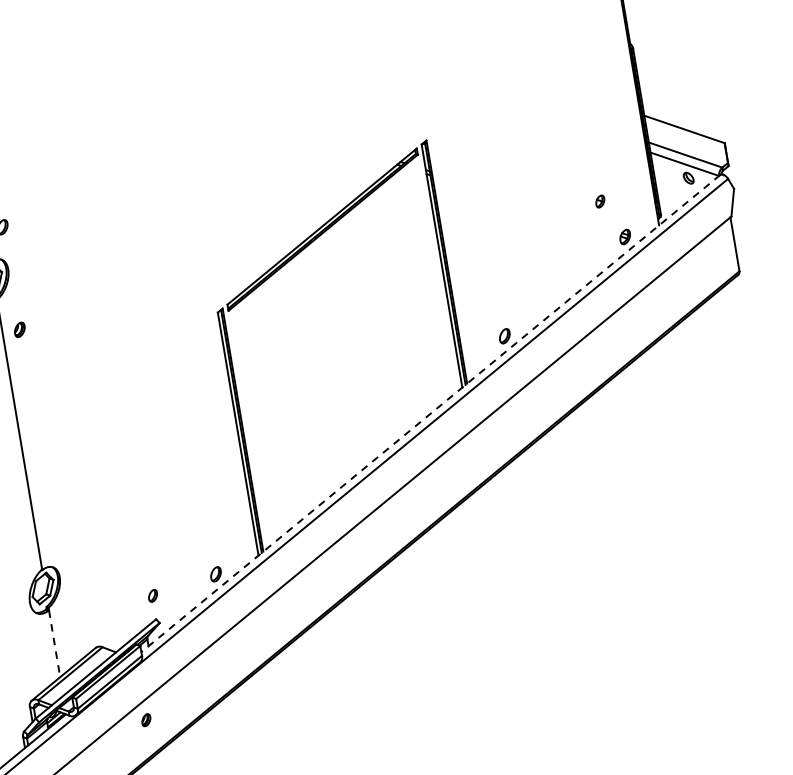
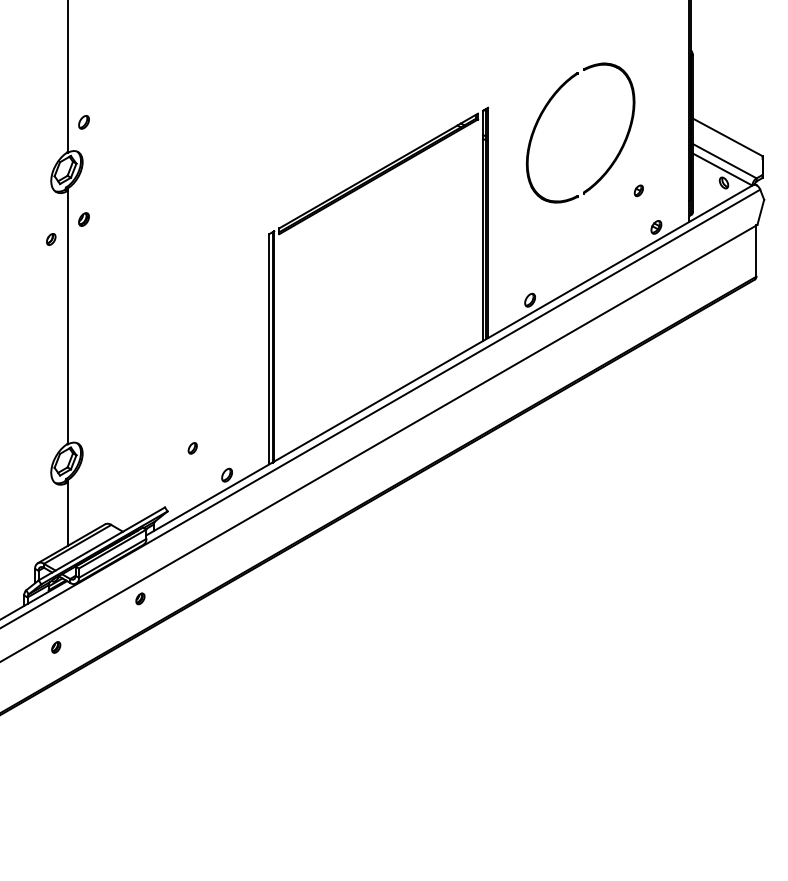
part: (485, 136) -> (543, 113), added
line: (430, 414) -> (449, 360), dashed -> solid
part: (152, 596) -> (192, 448), moved
line: (54, 643) -> (67, 514), dashed -> solid

